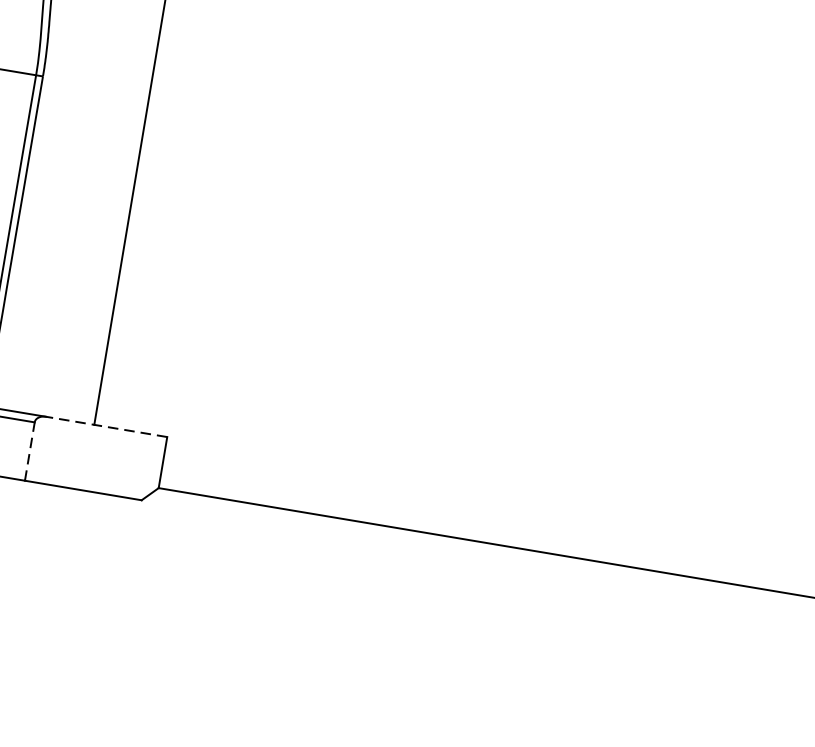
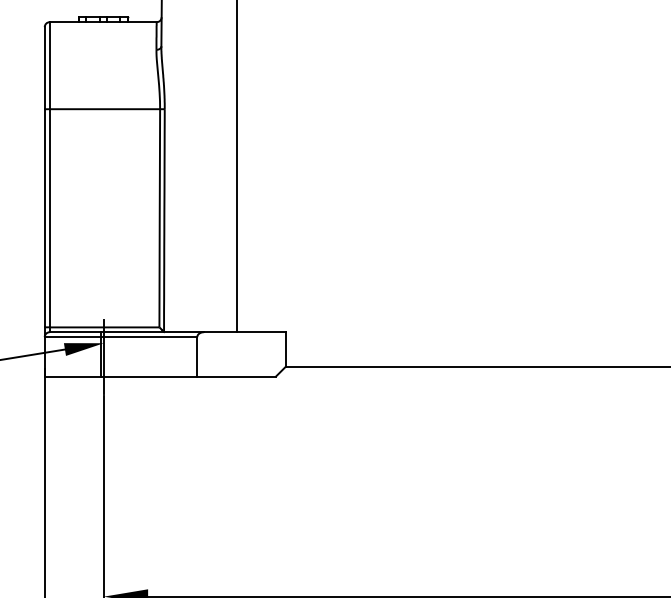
line: (107, 427) -> (245, 332), dashed -> solid
line: (30, 451) -> (197, 356), dashed -> solid

